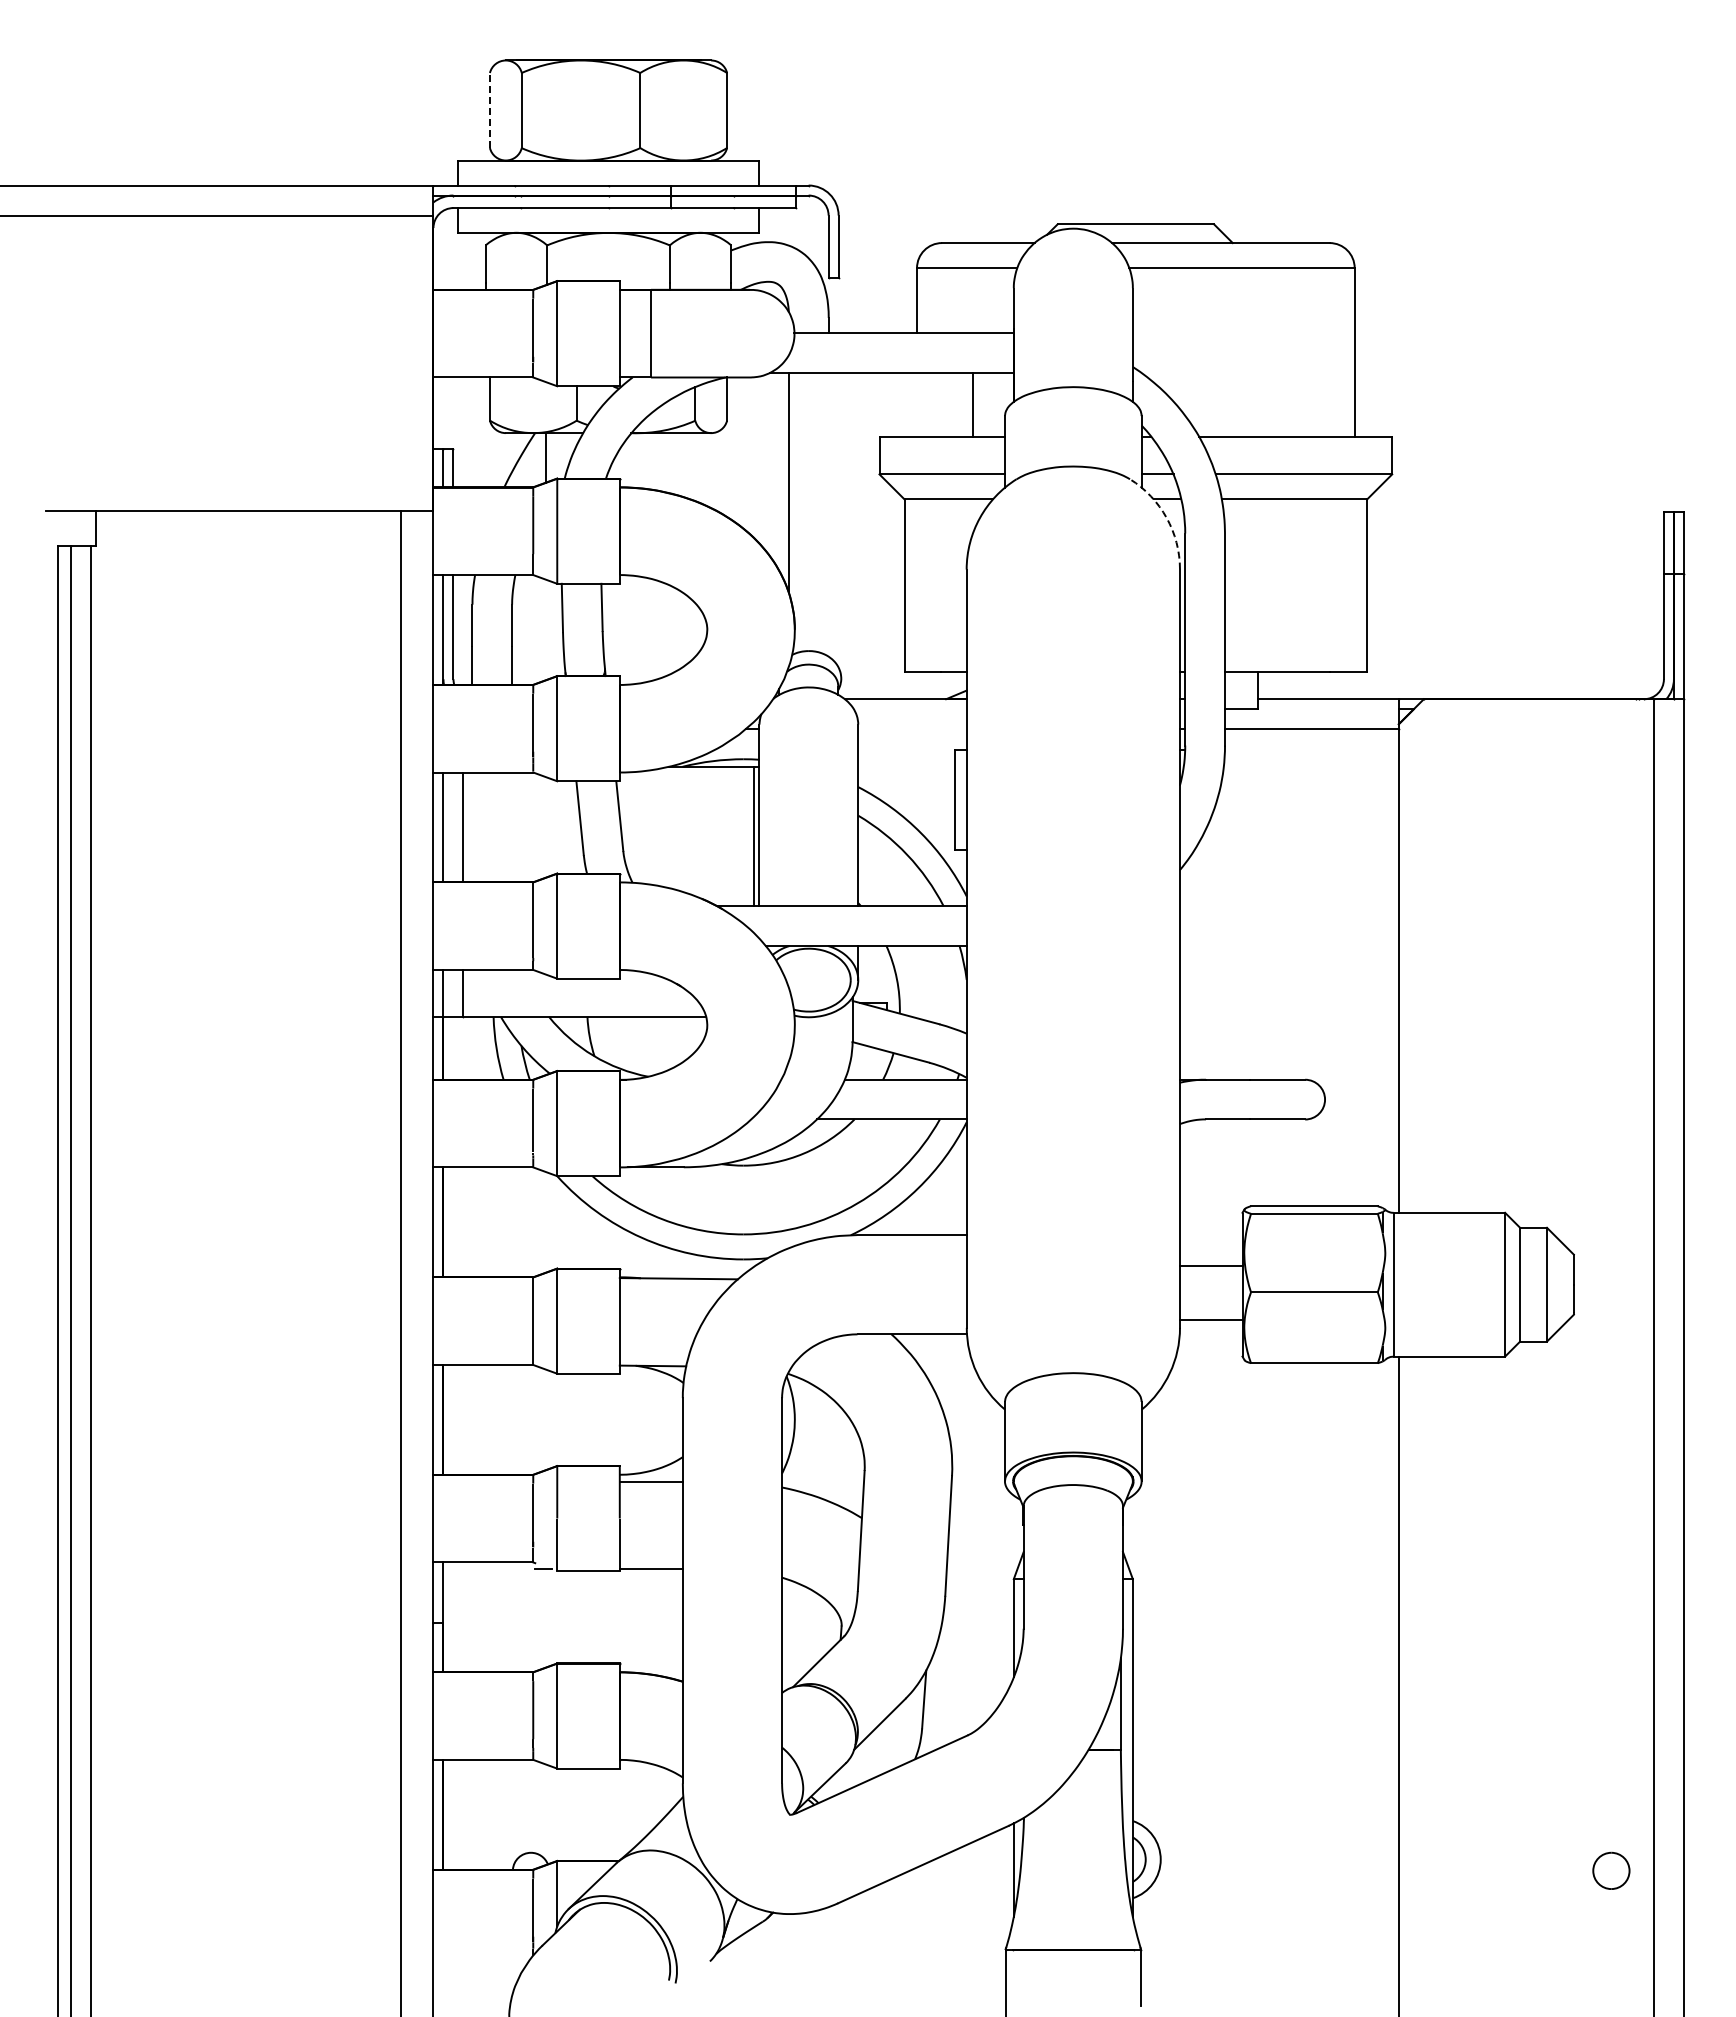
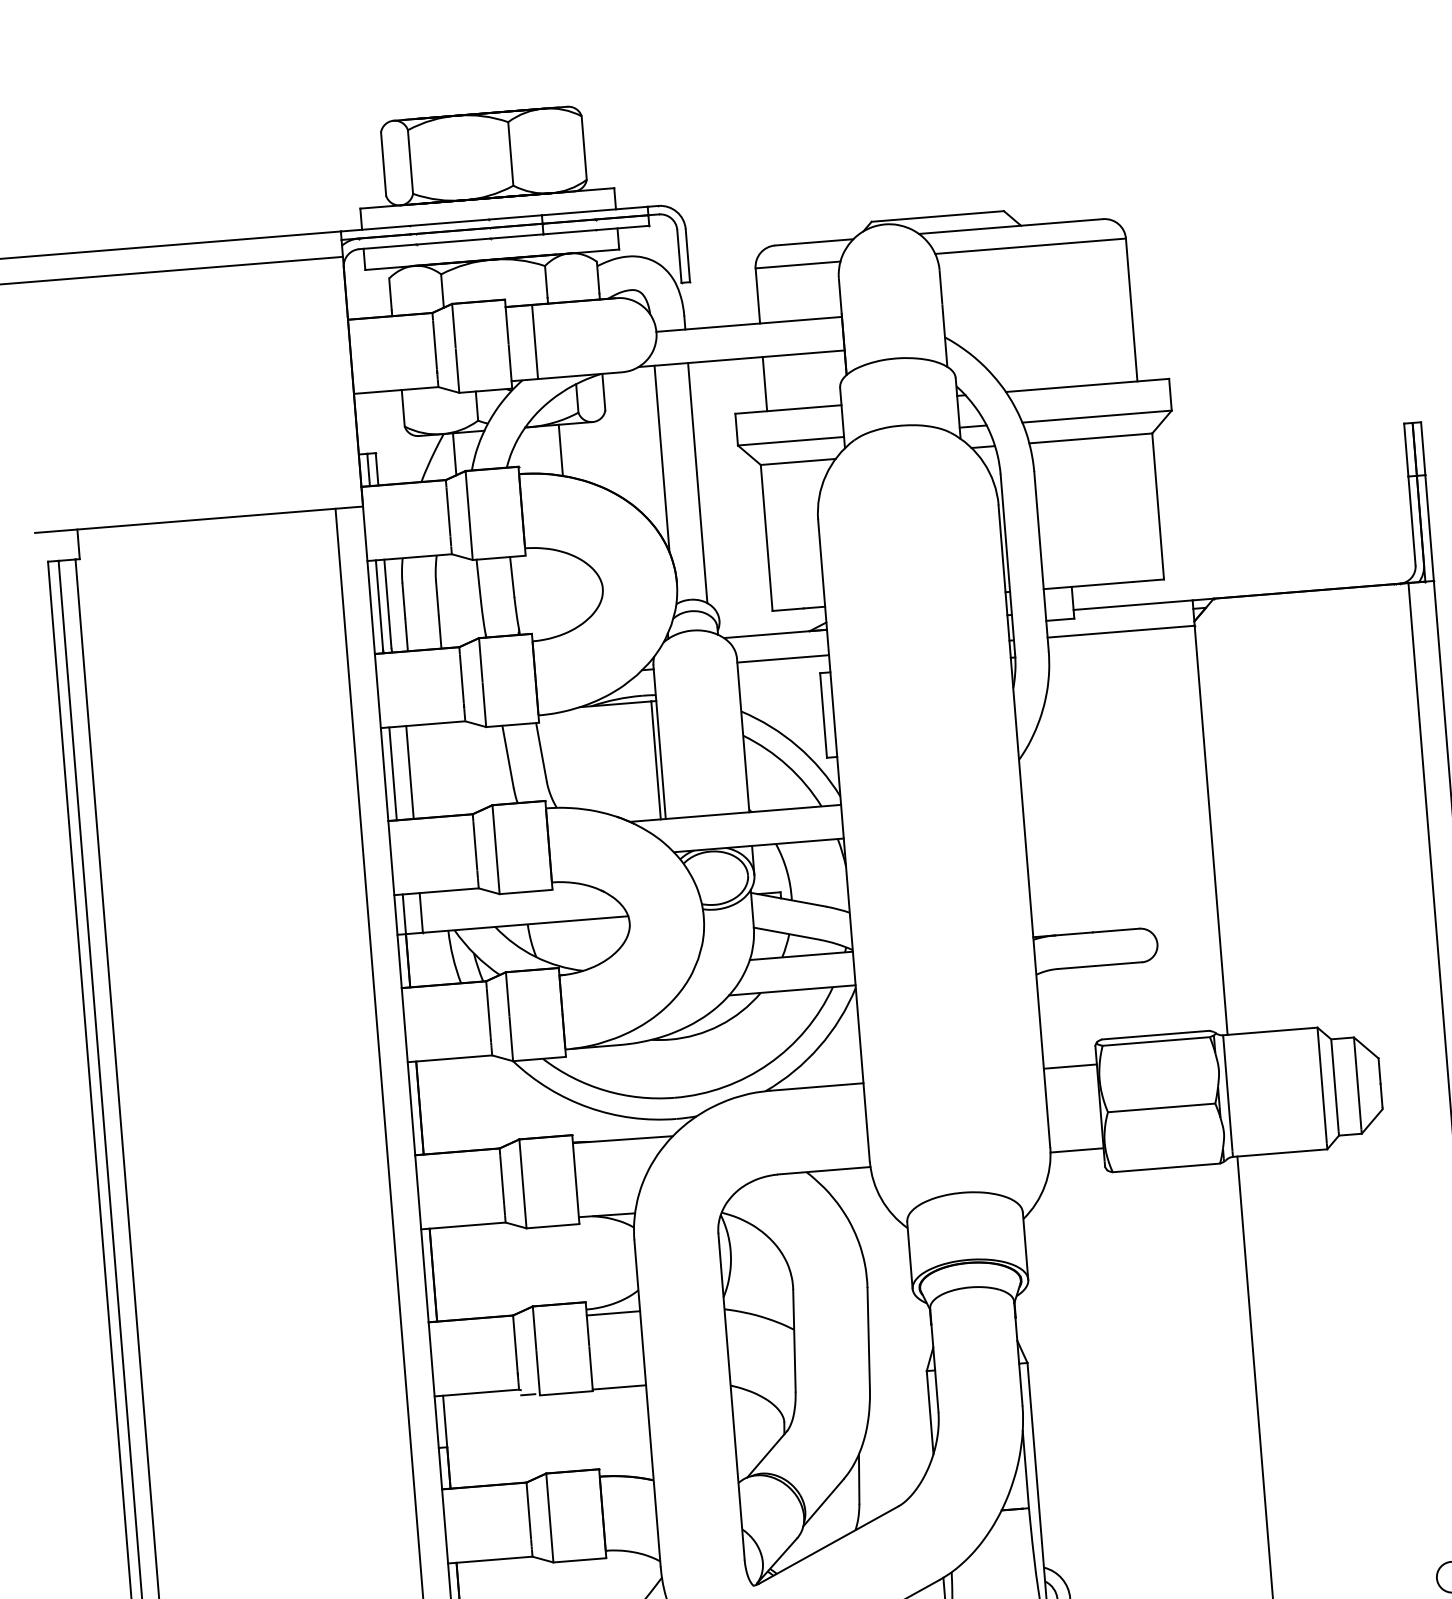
line: (489, 110) -> (383, 164), dashed -> solid
line: (973, 404) -> (765, 383), moved
line: (671, 463) -> (561, 450), added
line: (828, 514) -> (697, 482), added
arc: (1166, 517) -> (983, 462), dashed -> solid
line: (912, 729) -> (783, 659), added
line: (1210, 1266) -> (1076, 1150), moved
line: (1210, 1320) -> (1069, 1066), moved

